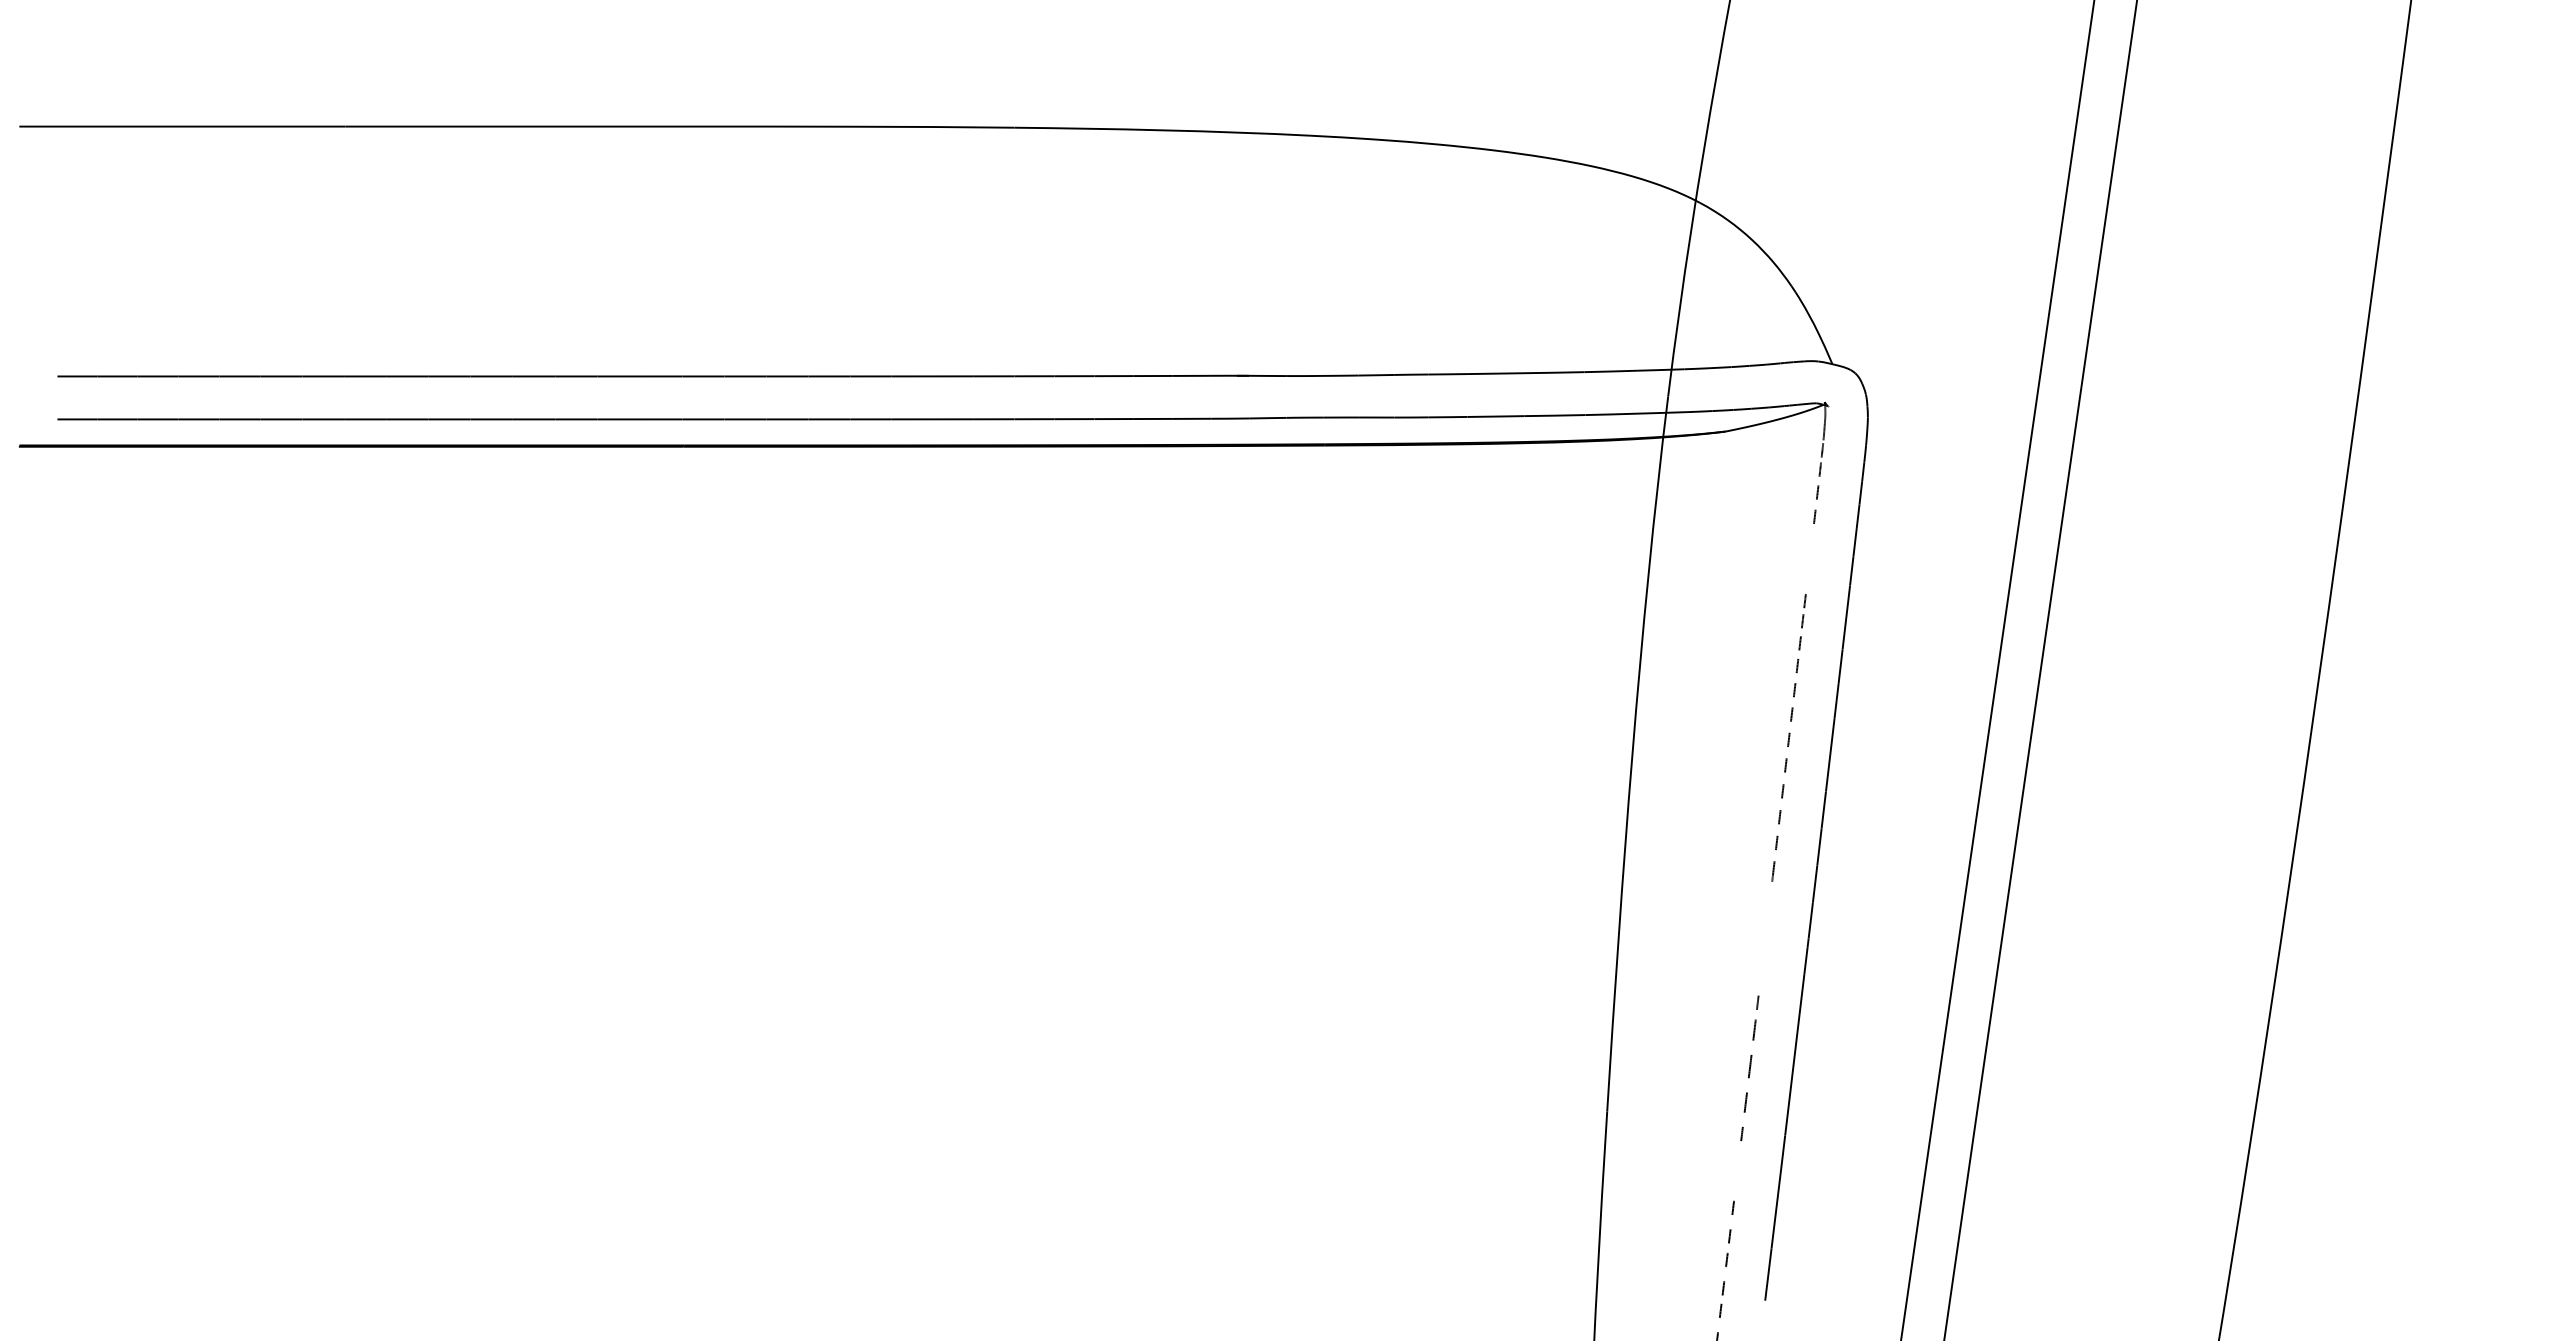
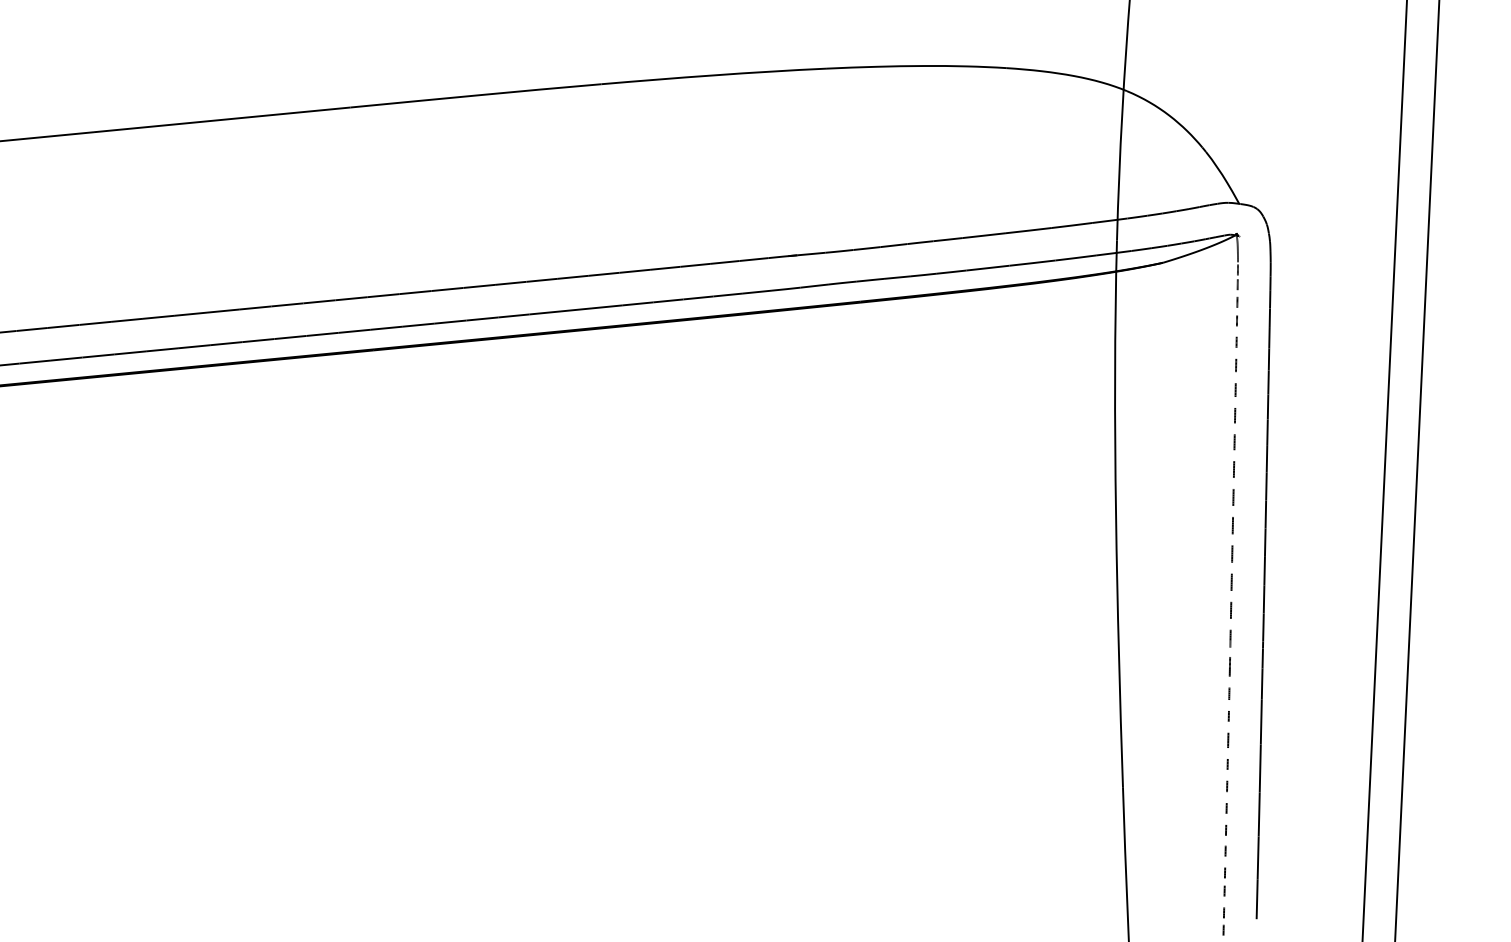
part: (1788, 739) -> (1233, 491), size x1.43
part: (1749, 1070) -> (1227, 745), size x1.67

